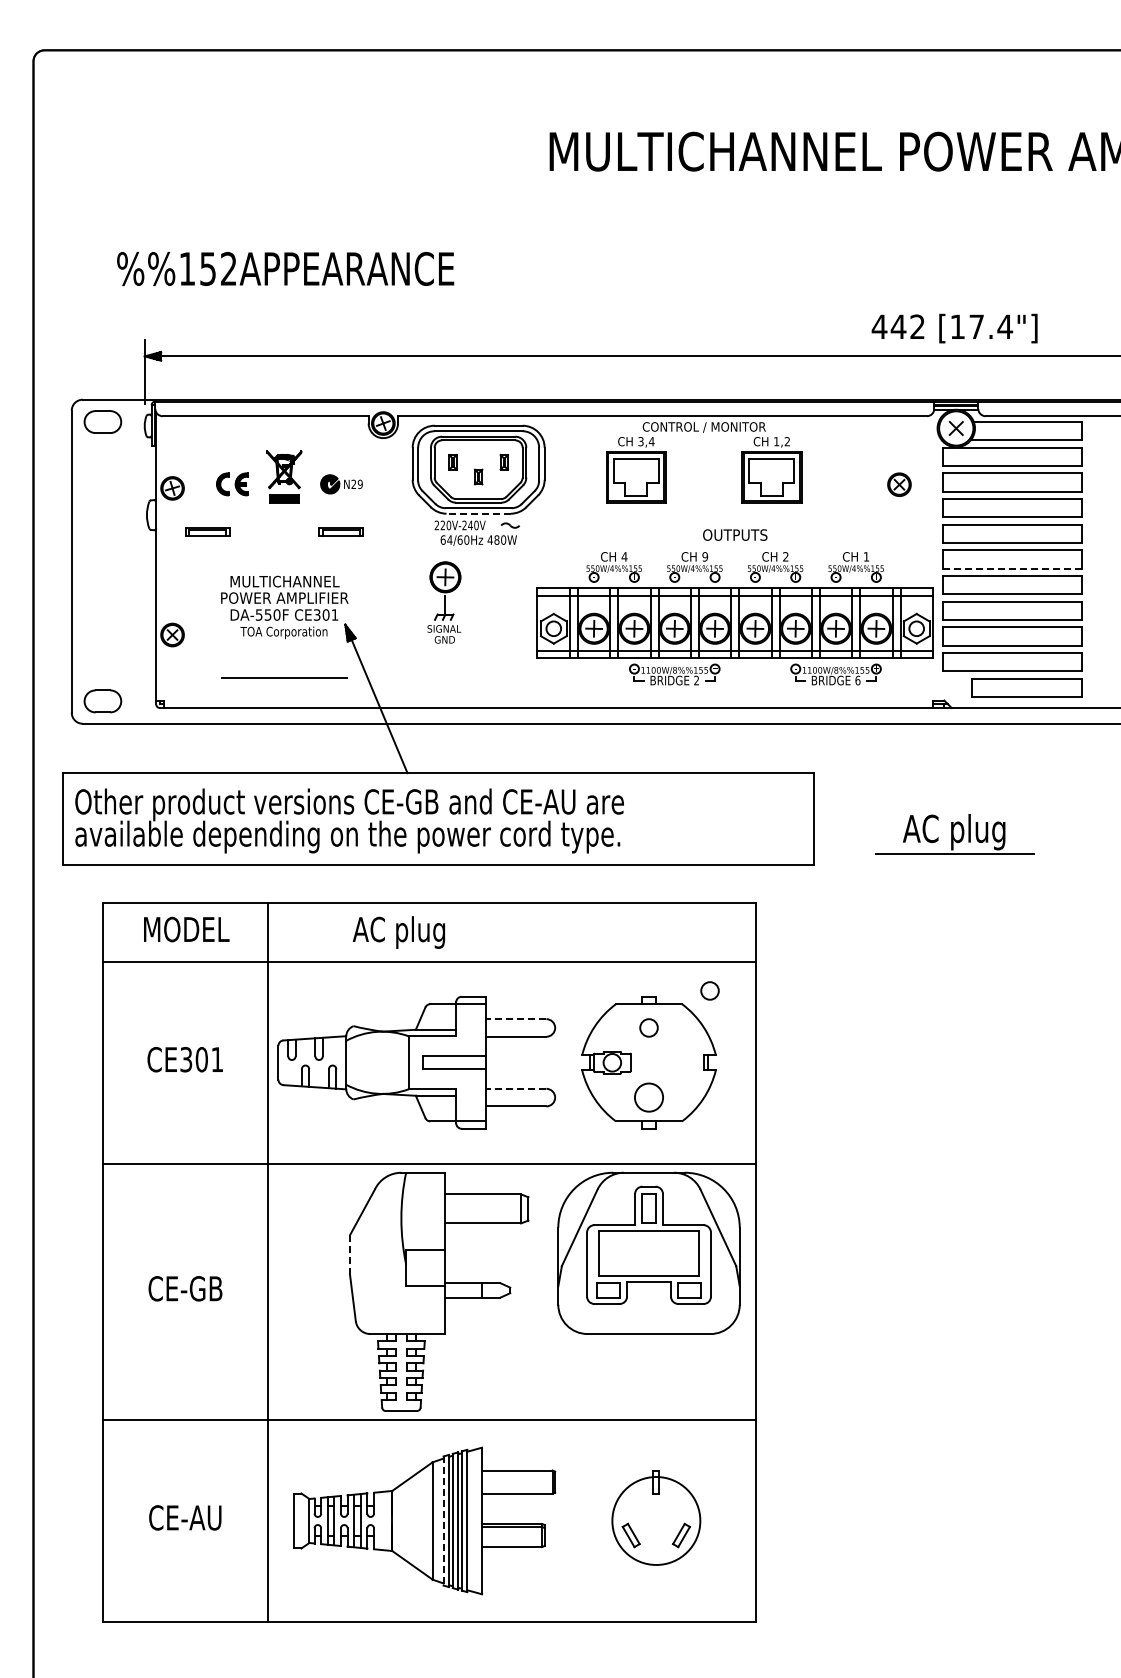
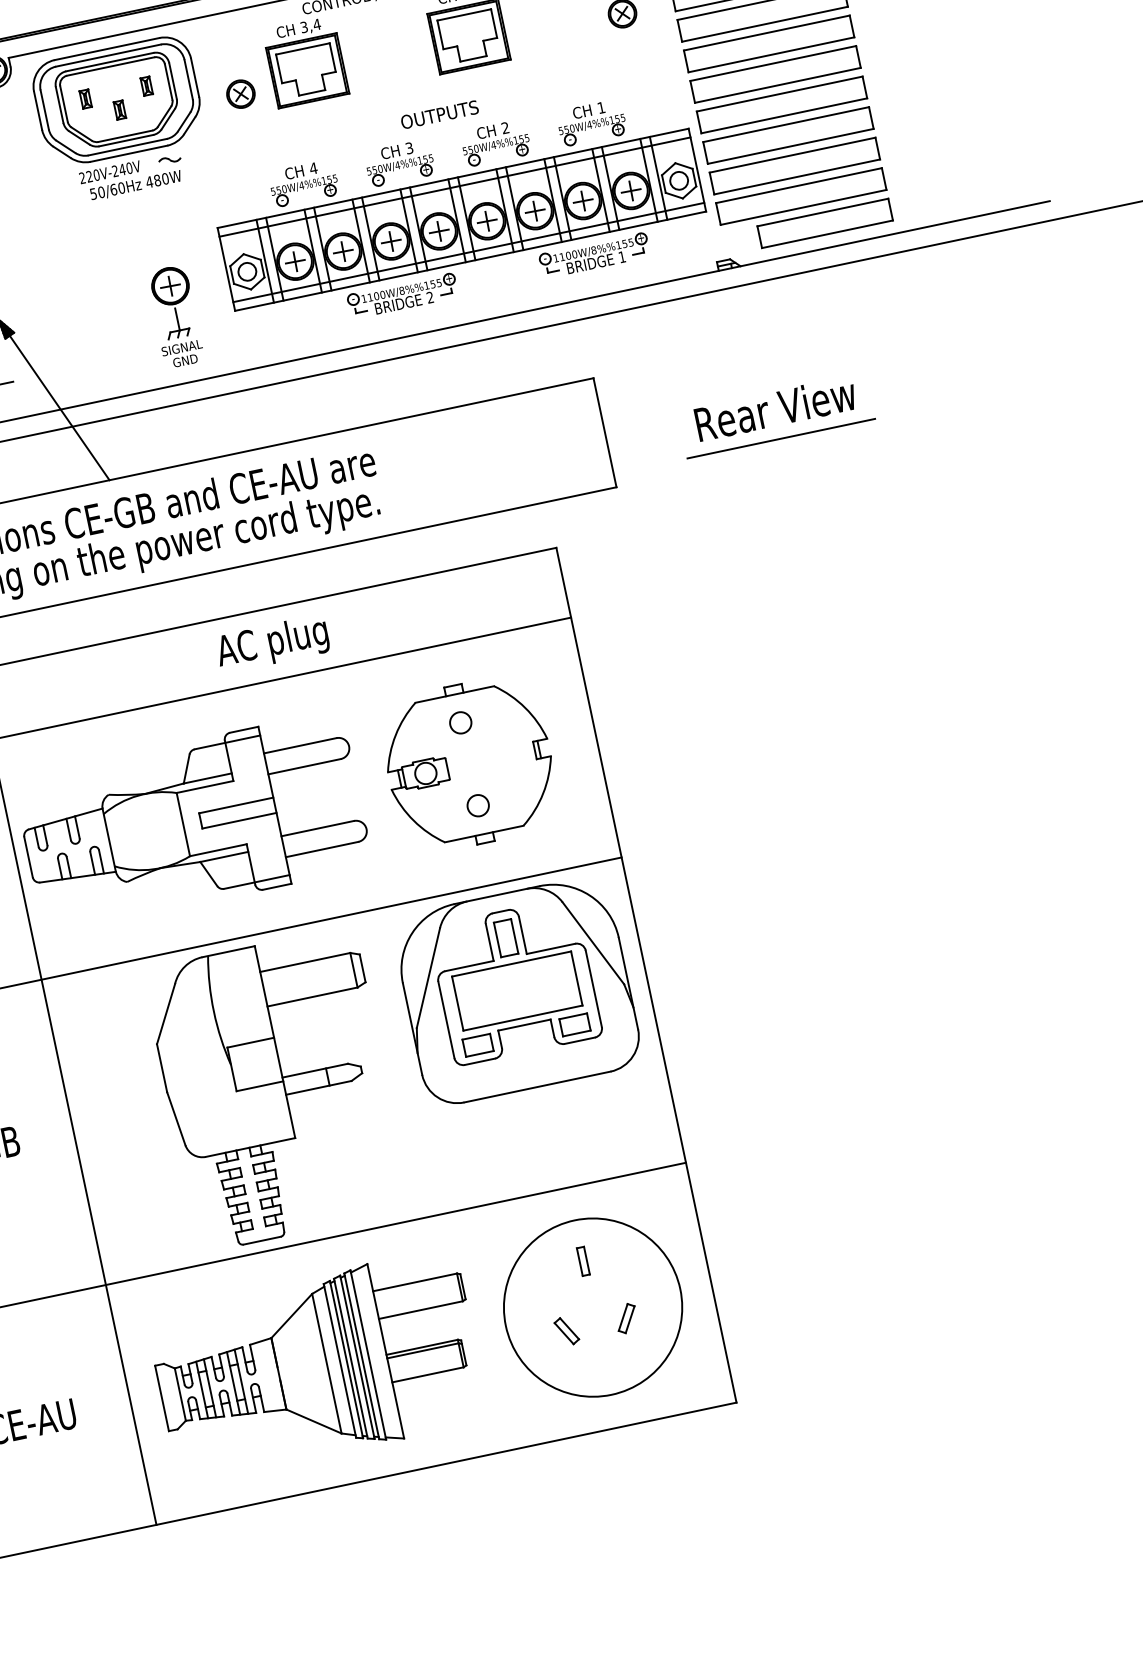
part: (578, 484) -> (240, 93), added
line: (478, 513) -> (128, 153), dashed -> solid
text: (446, 539) -> (97, 192), 64/60Hz -> 50/60Hz
text: (705, 556) -> (409, 147), 9 -> 3
line: (1012, 568) -> (778, 85), dashed -> solid
part: (444, 602) -> (175, 316), moved
text: (857, 680) -> (621, 257), 6 -> 1
text: (955, 832) -> (776, 413), AC plug -> Rear View
text: (398, 932) -> (272, 644), moved
circle: (709, 990) -> (523, 663), removed
line: (515, 1019) -> (299, 746), dashed -> solid
line: (515, 1088) -> (317, 828), dashed -> solid
circle: (648, 1097) -> (477, 805), size x0.62
line: (350, 1254) -> (162, 1067), dashed -> solid
line: (443, 1520) -> (339, 1360), dashed -> solid
circle: (656, 1520) -> (593, 1306), size x1.67

